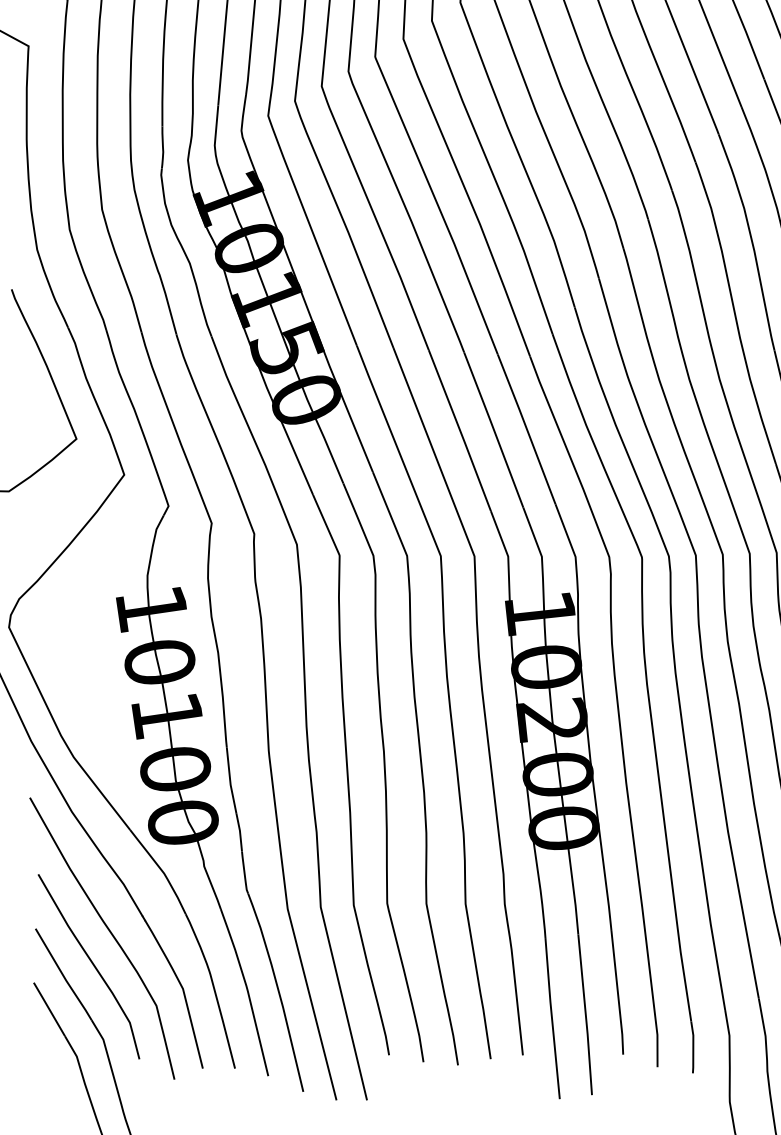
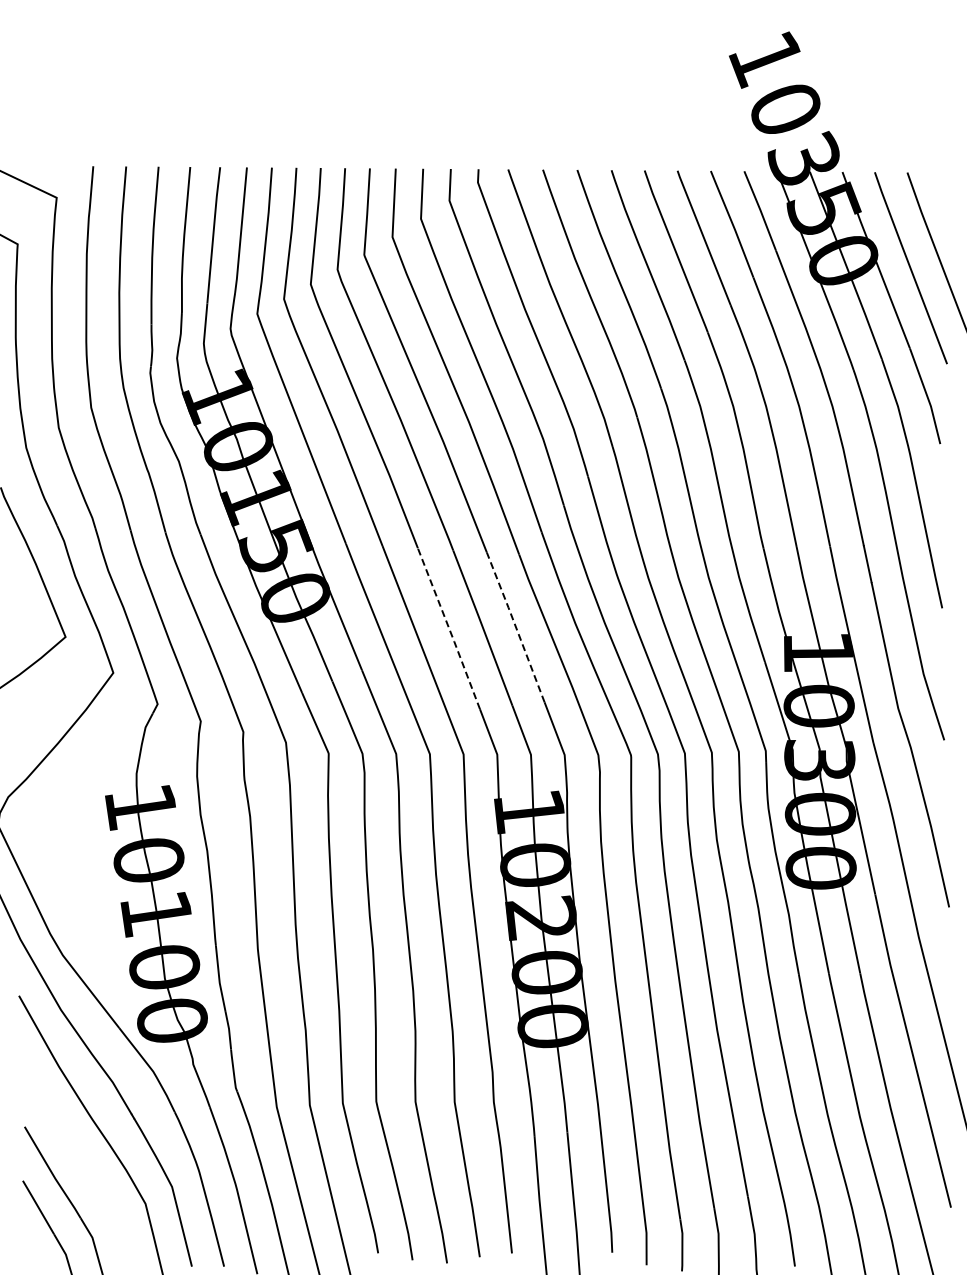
line: (526, 428) -> (515, 626), solid -> dashed
line: (460, 430) -> (449, 628), solid -> dashed
curve: (91, 963) -> (80, 1161), removed

